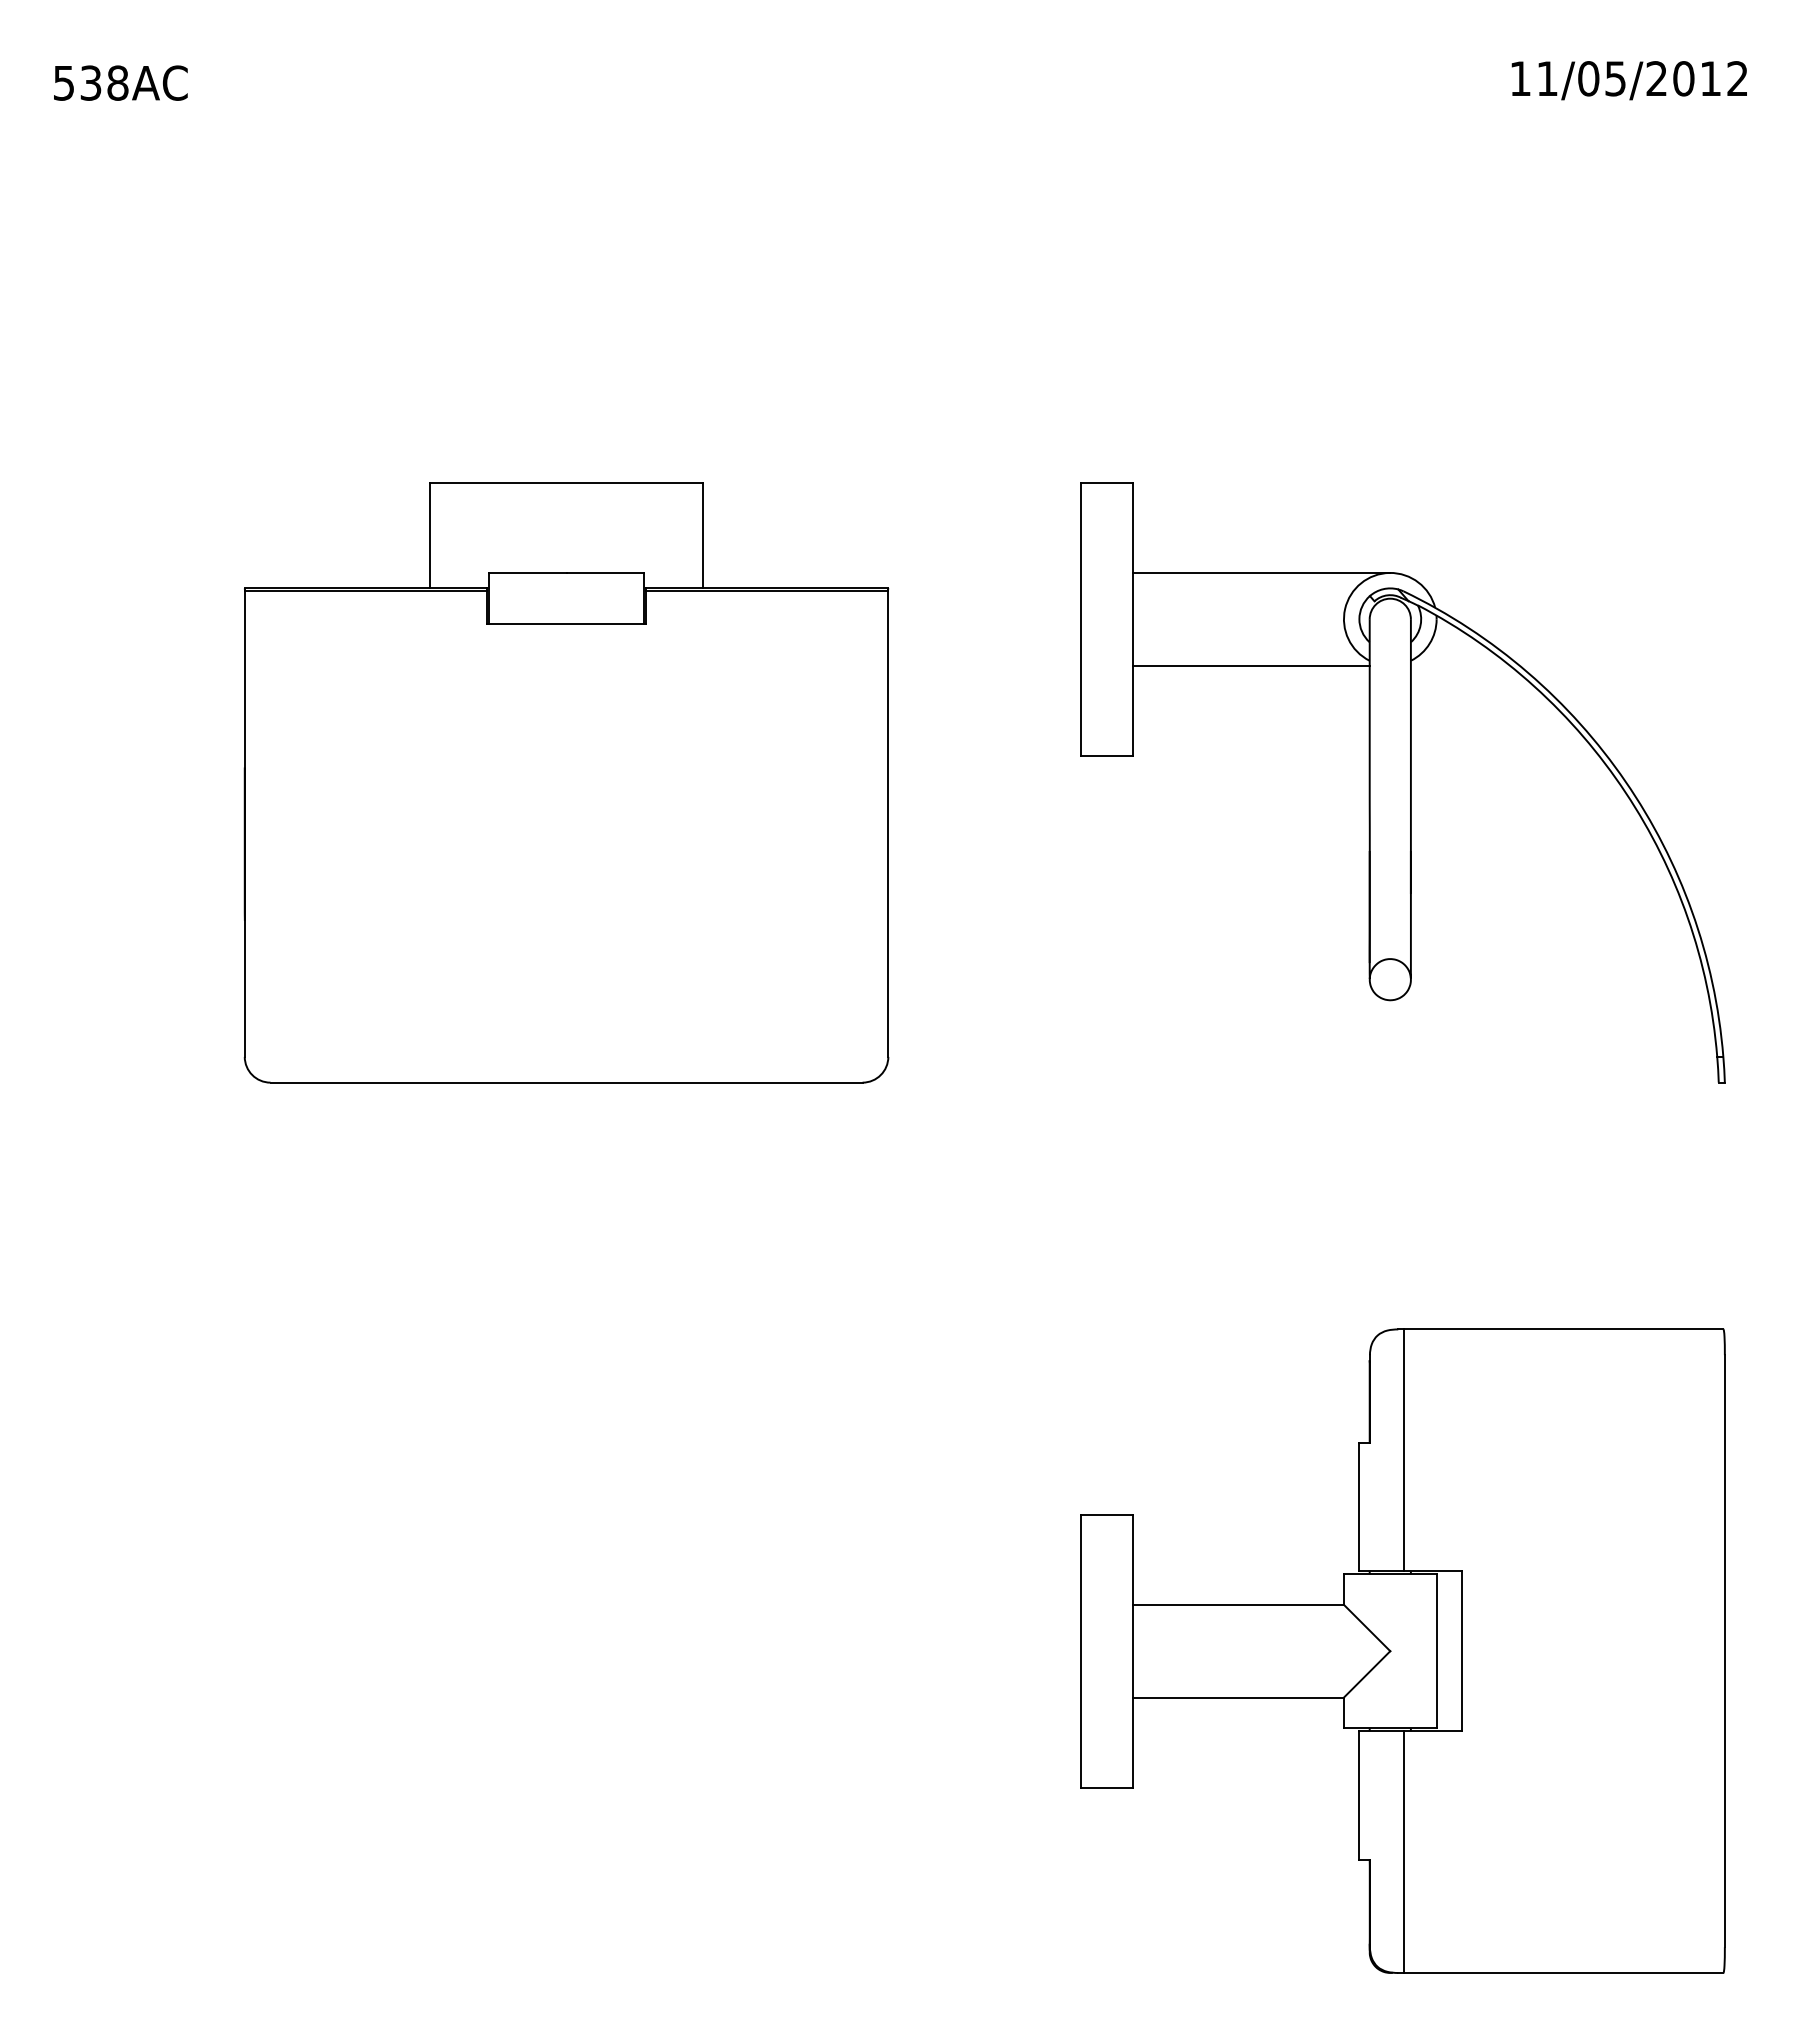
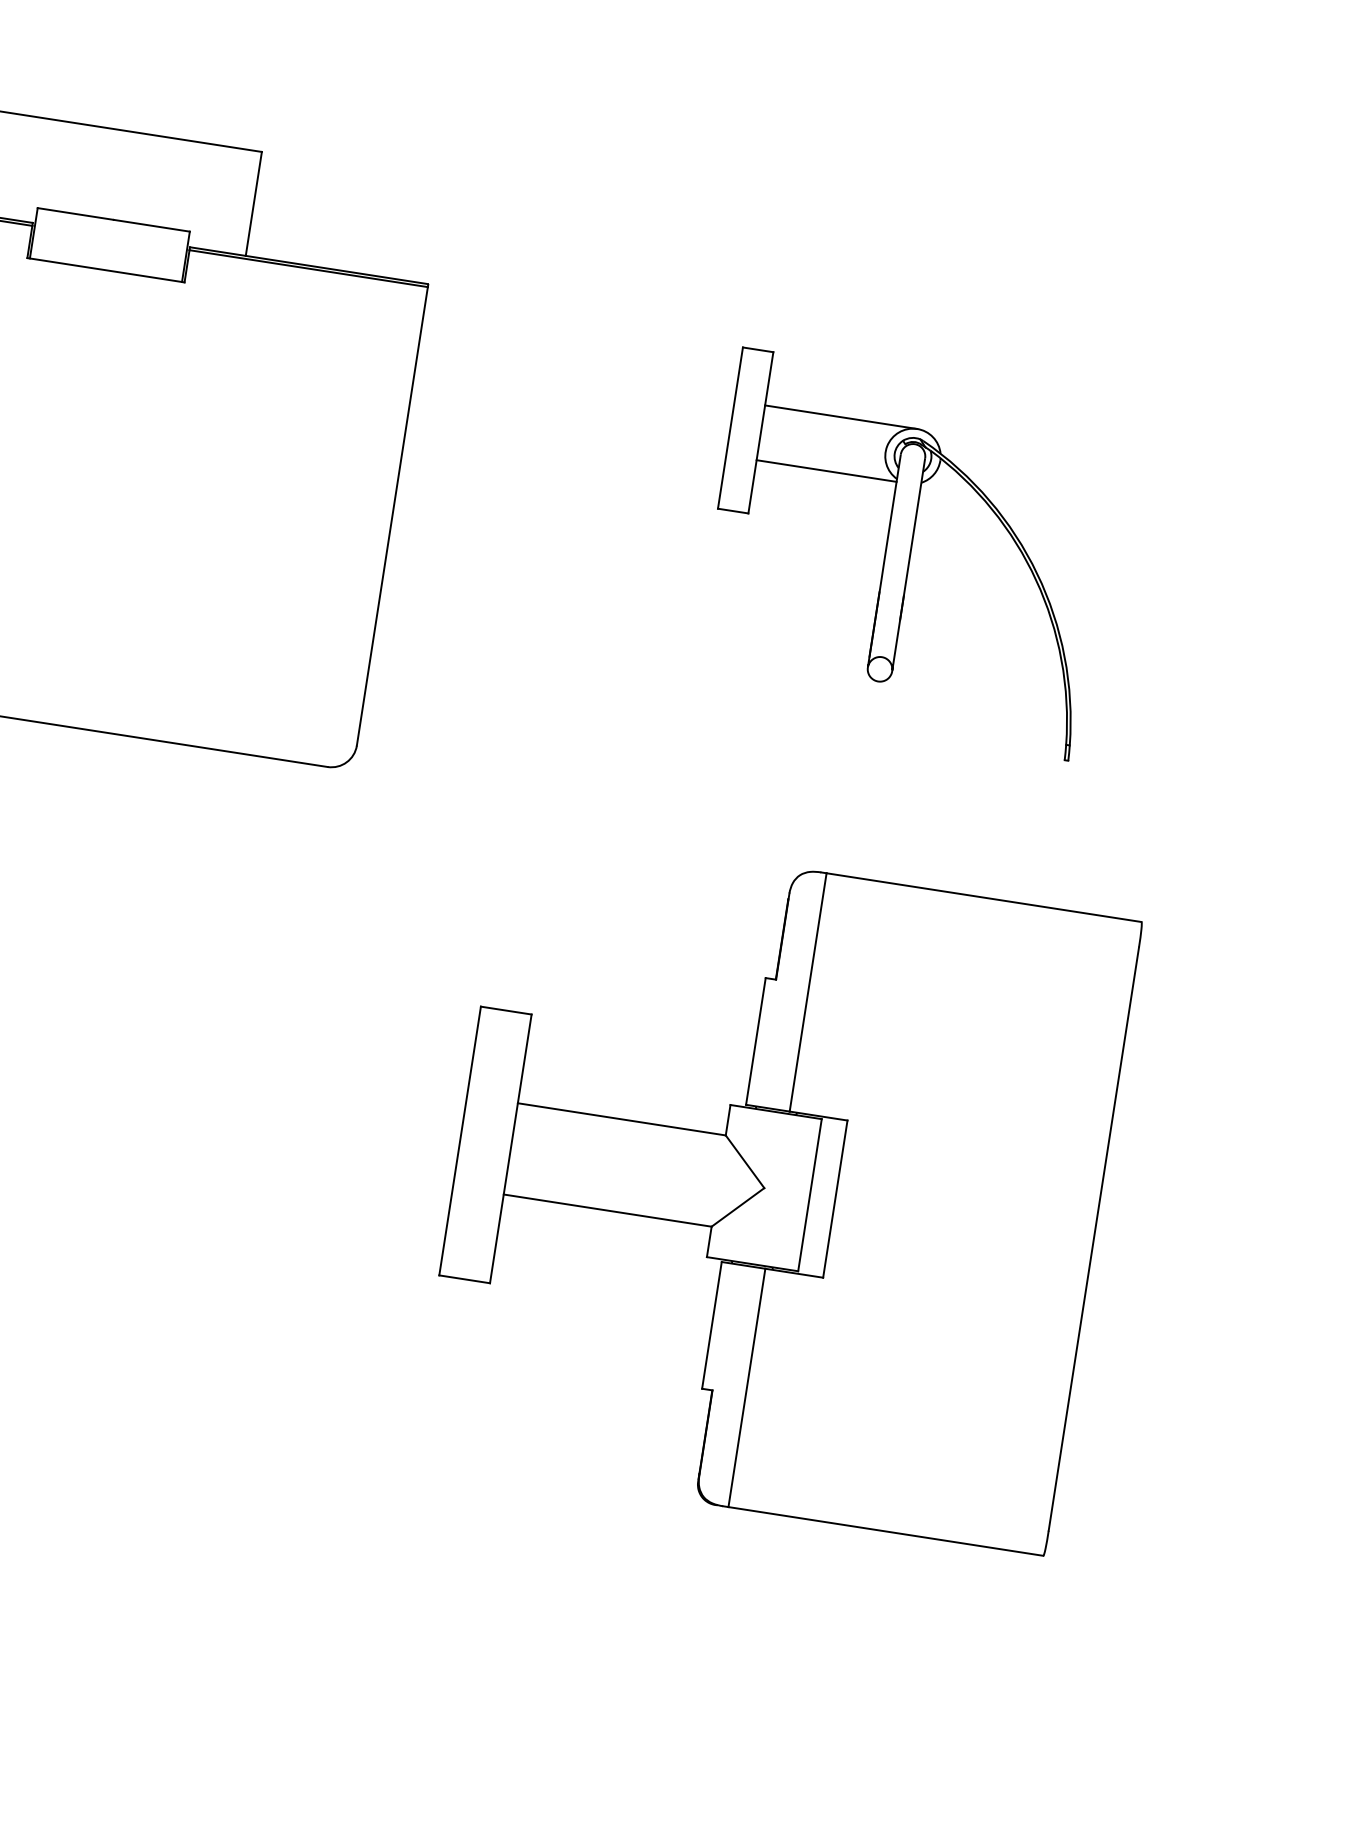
part: (1402, 782) -> (905, 553), size x0.6
part: (1402, 1650) -> (776, 1189), moved

